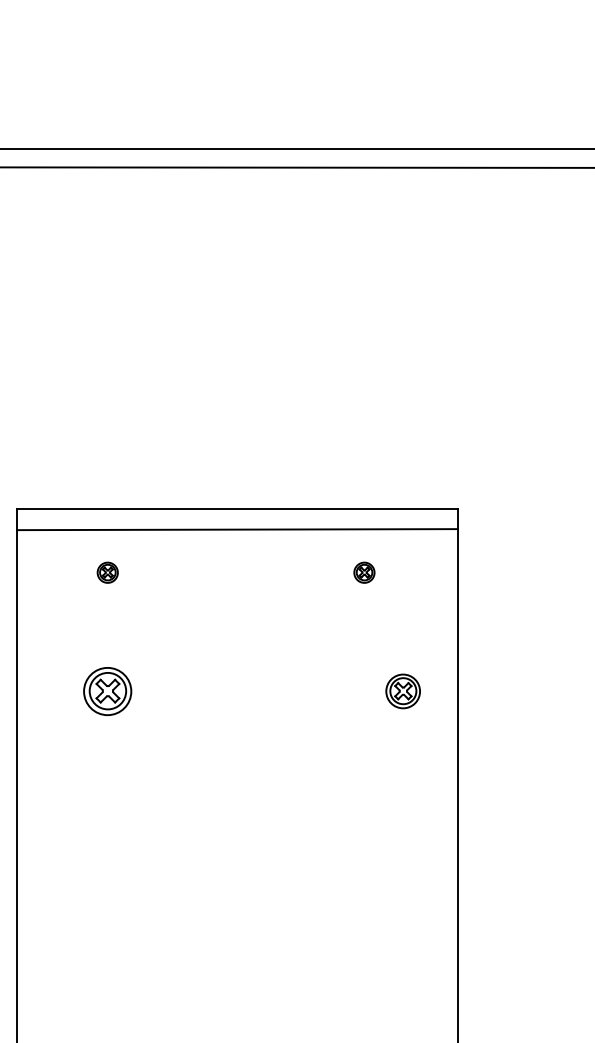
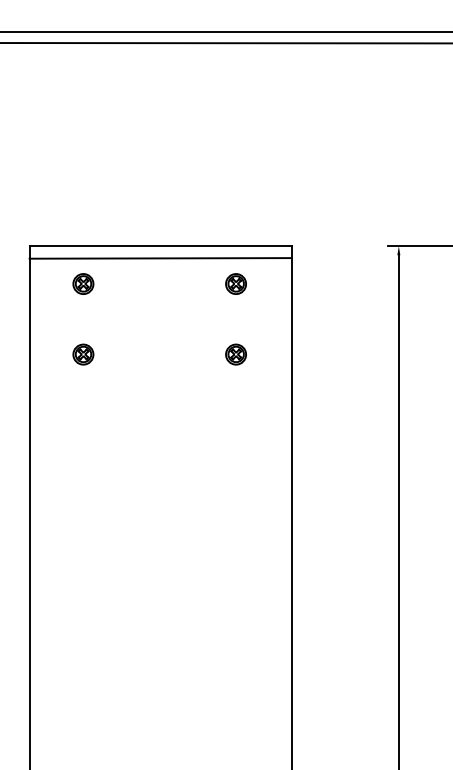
part: (107, 571) -> (83, 283), size x1.67
part: (363, 571) -> (235, 283), size x1.67
part: (107, 691) -> (83, 354), size x0.71
part: (402, 691) -> (235, 354), moved

